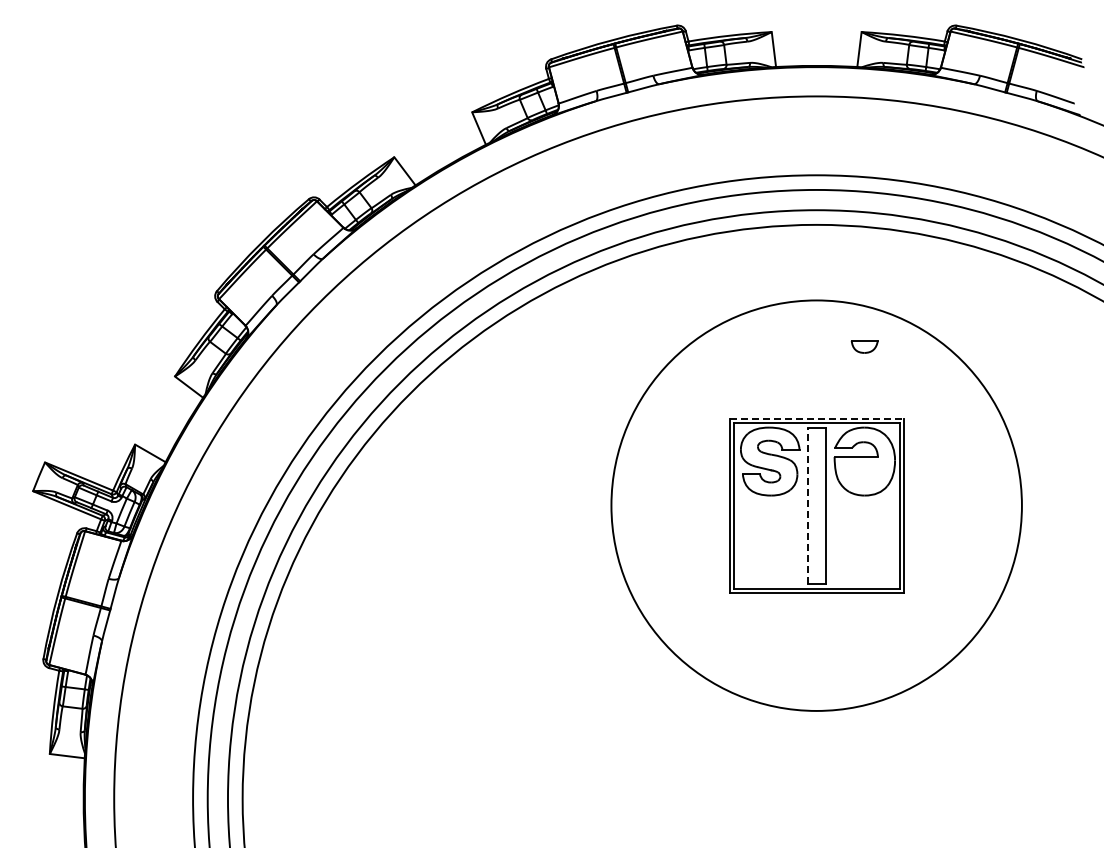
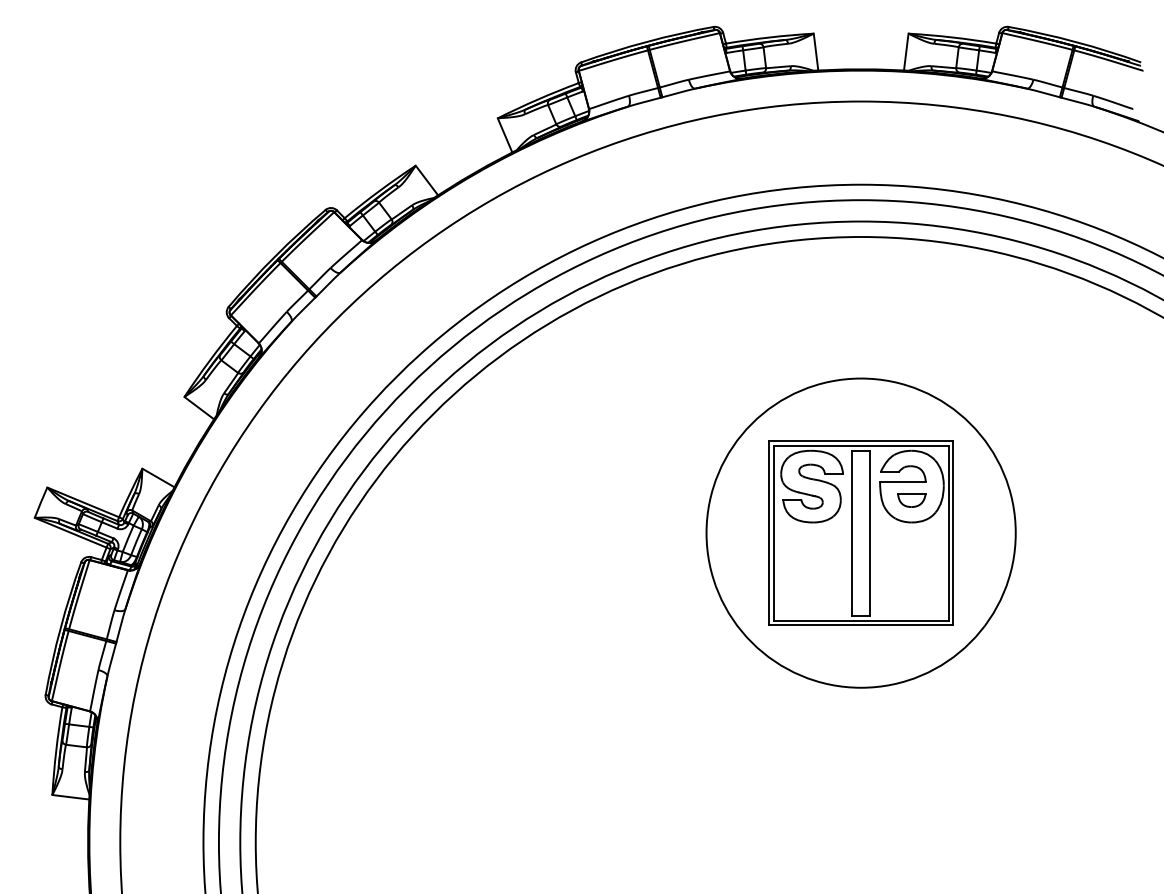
part: (864, 346) -> (911, 500), moved
line: (816, 418) -> (860, 441), dashed -> solid
line: (807, 505) -> (851, 532), dashed -> solid
circle: (816, 505) -> (860, 532), size x0.71

